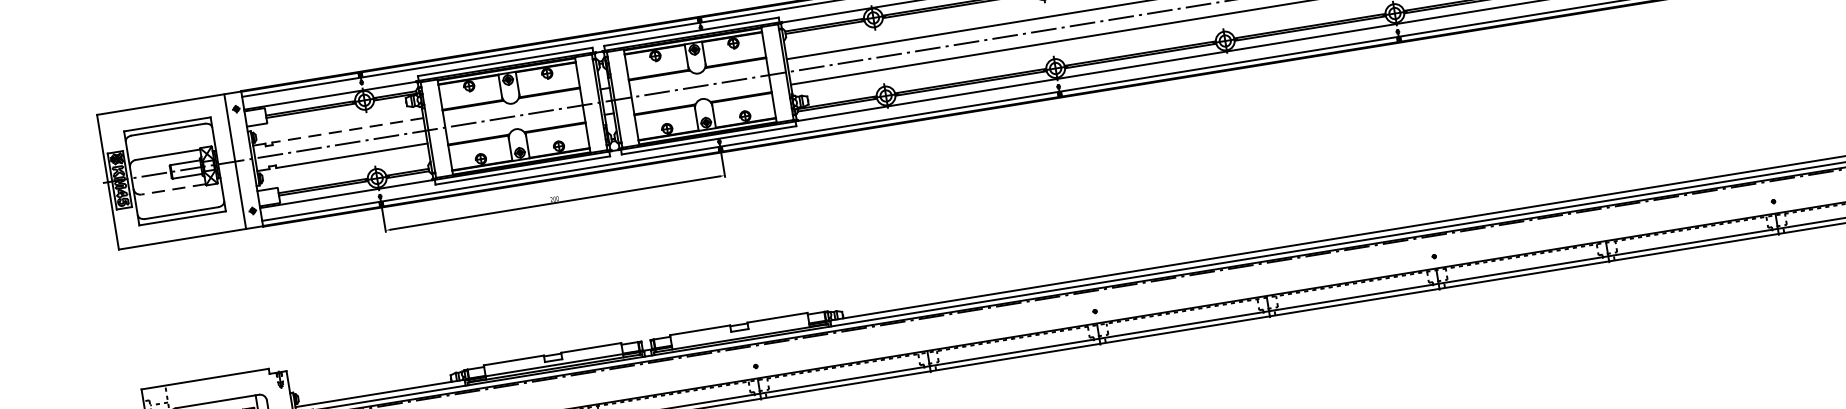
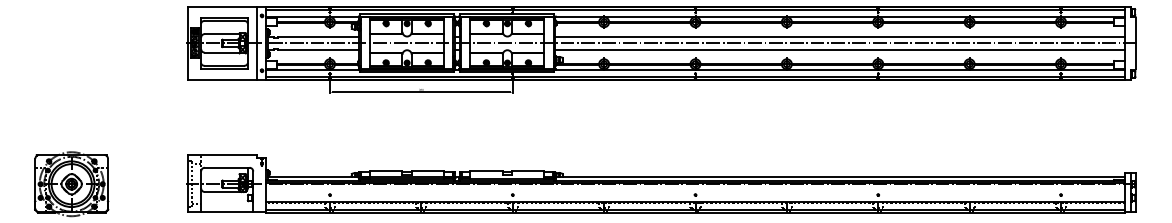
line: (347, 130) -> (318, 36), dashed -> solid
line: (172, 189) -> (221, 52), dashed -> solid

